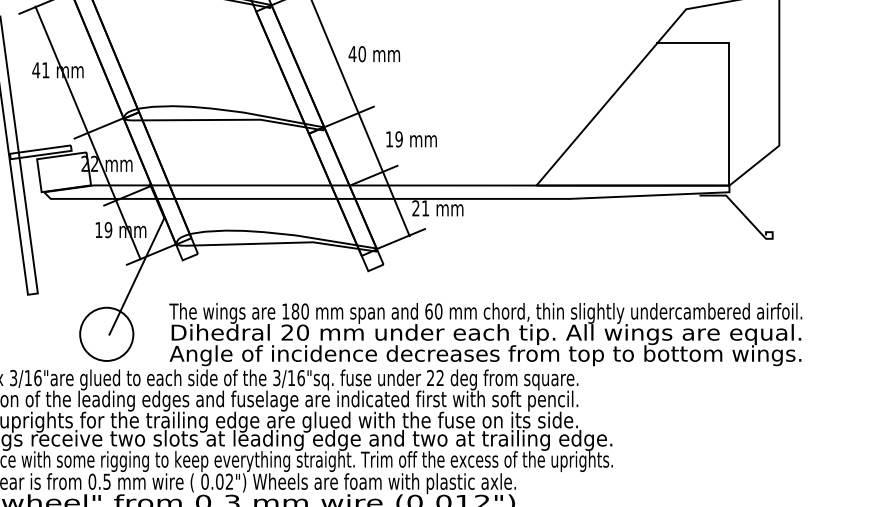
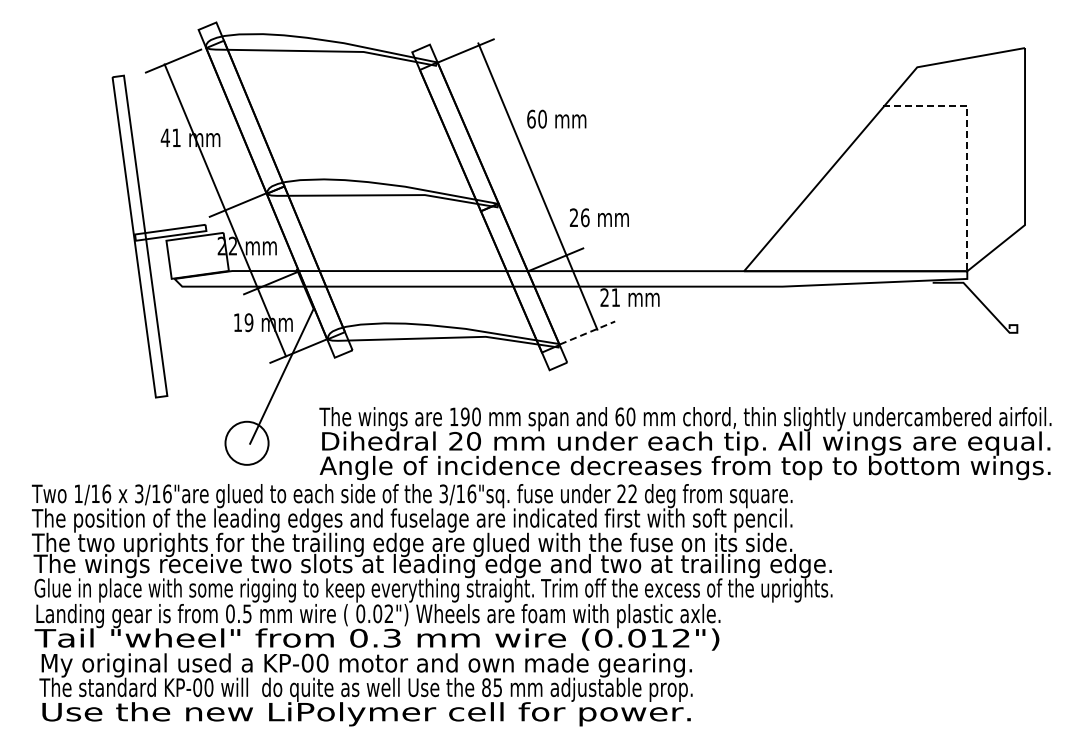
text: (351, 53) -> (530, 118), 40 -> 60
line: (729, 76) -> (967, 145), solid -> dashed
line: (350, 115) -> (528, 190), removed
text: (394, 139) -> (579, 217), 19 -> 26
line: (401, 238) -> (587, 332), solid -> dashed
text: (294, 311) -> (464, 416), 180 -> 190
circle: (106, 334) -> (246, 443), size x0.7

